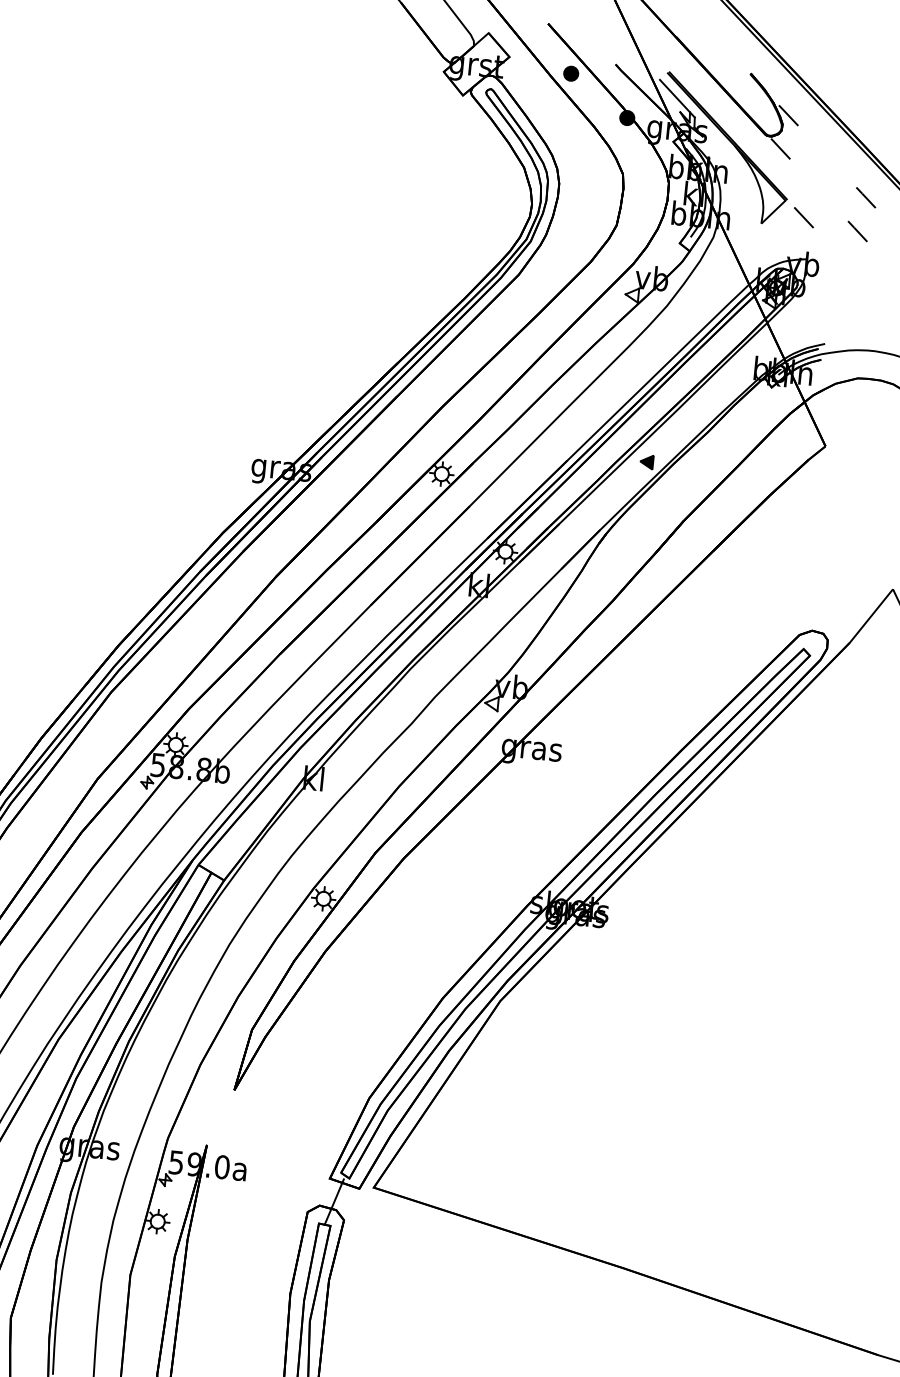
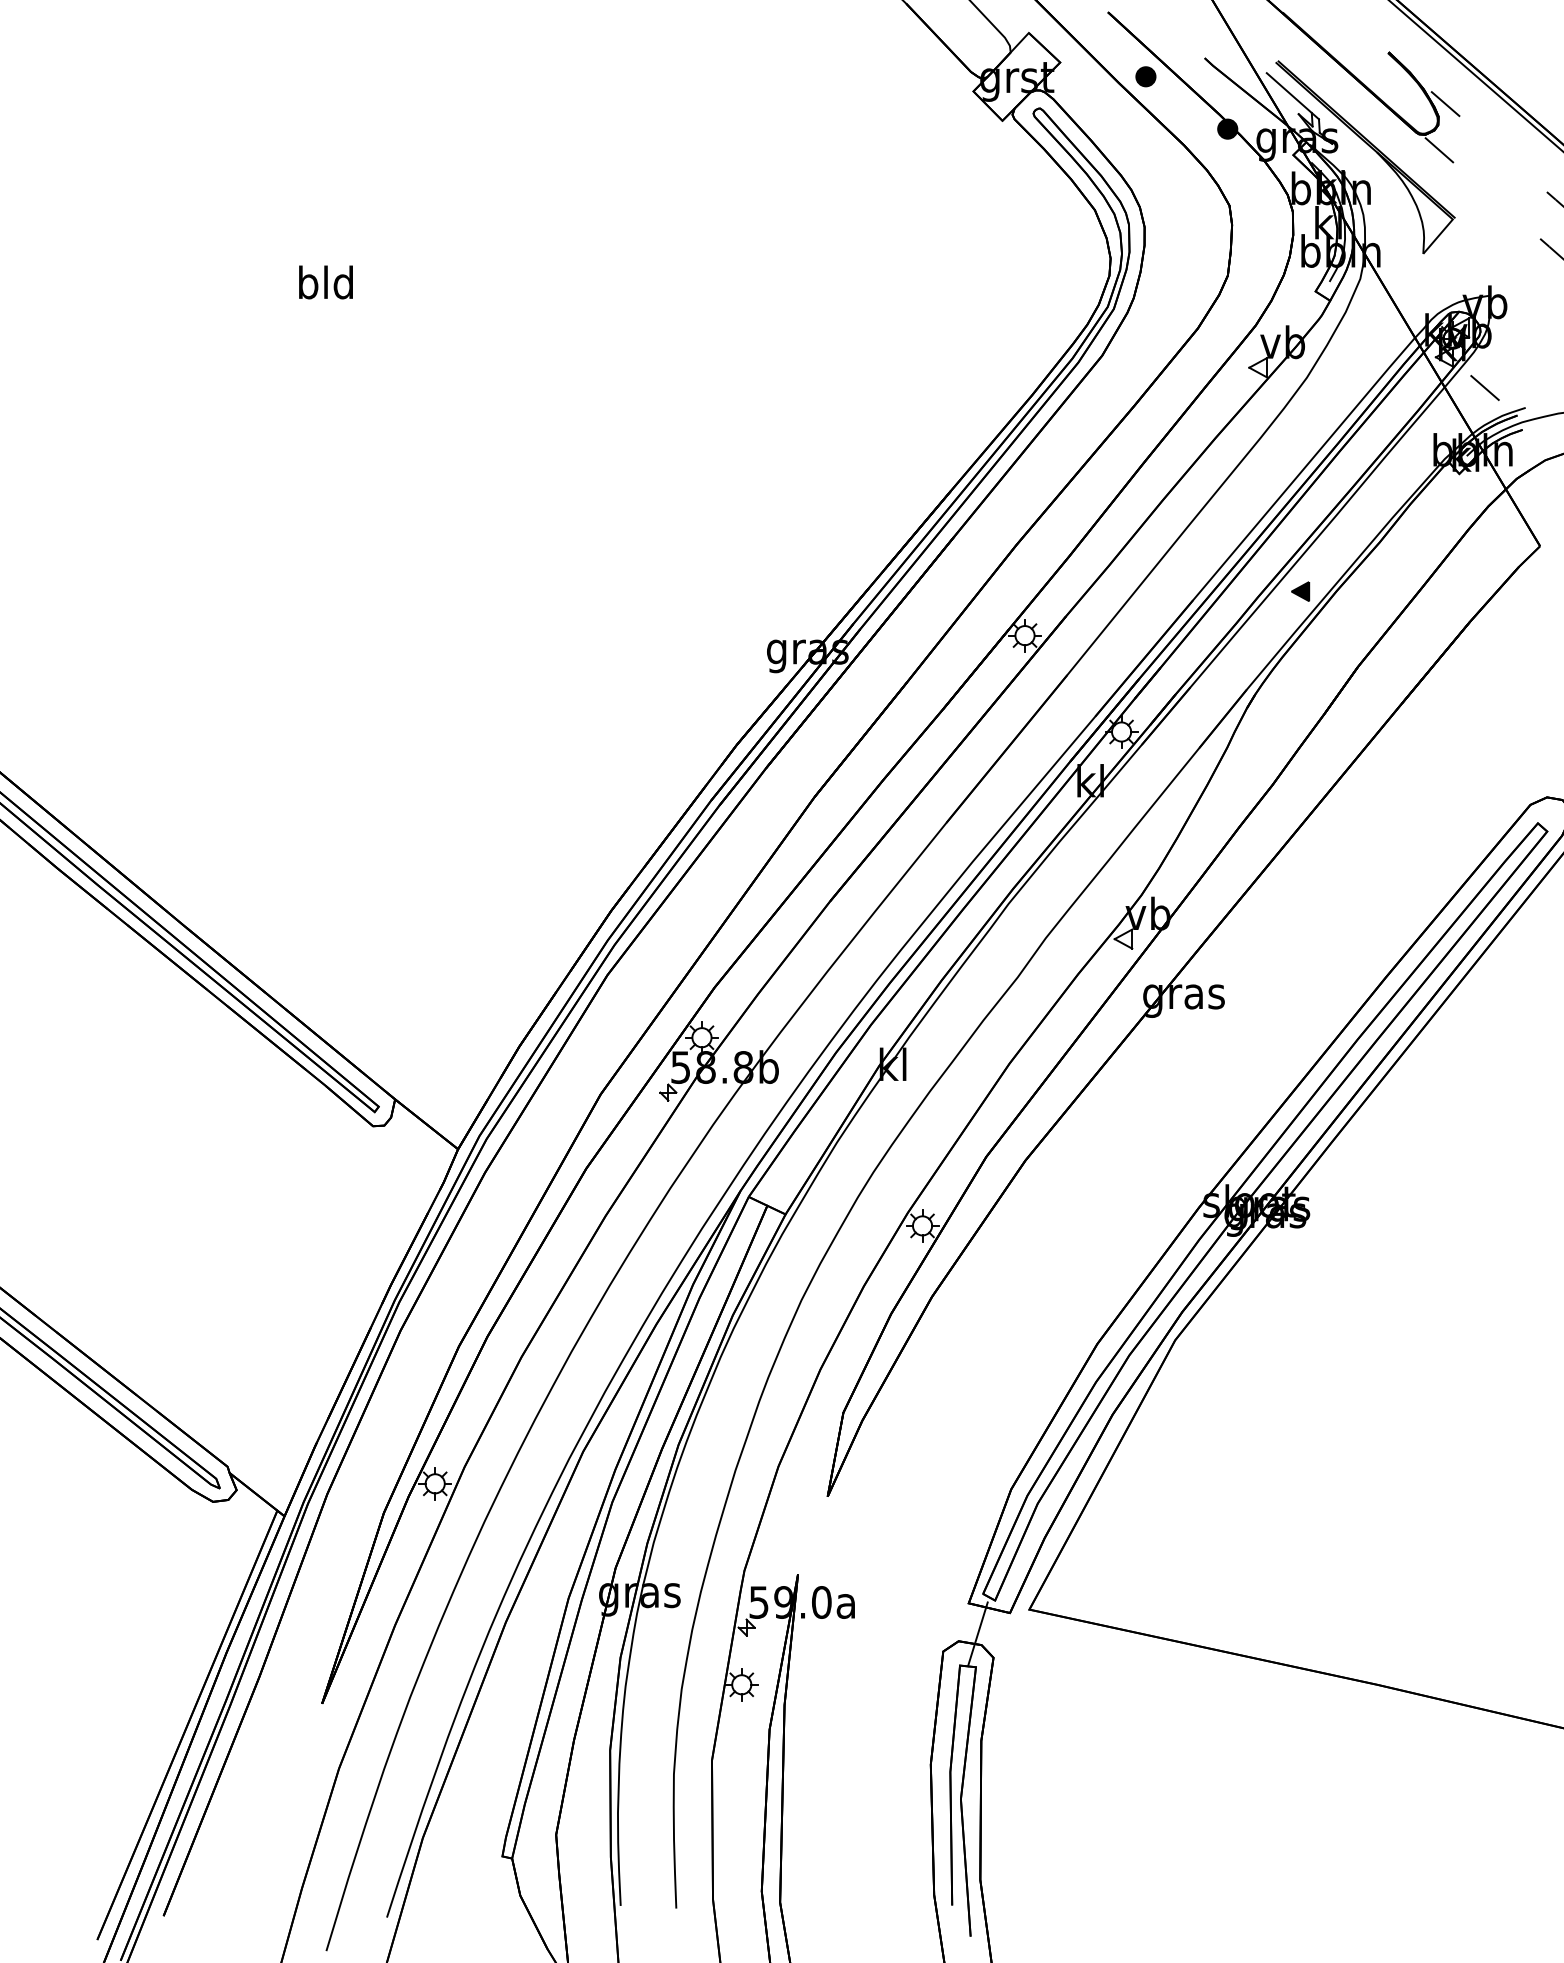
line: (803, 217) -> (1484, 387), moved

